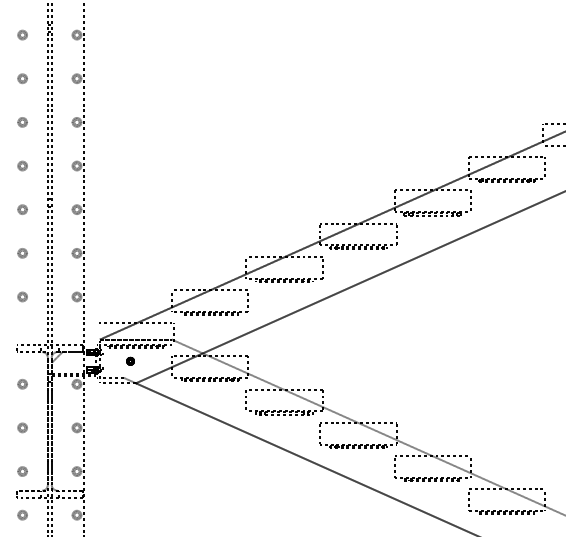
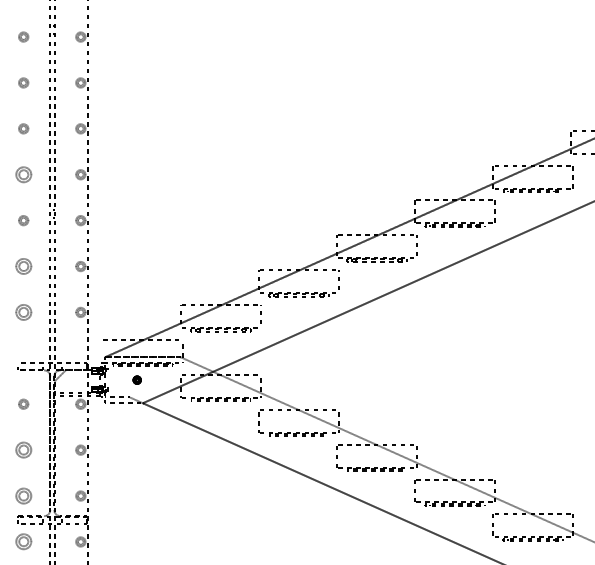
part: (22, 165) -> (23, 174), size x1.6
part: (22, 253) -> (23, 266), size x1.6
part: (22, 296) -> (23, 311), size x1.6
part: (22, 427) -> (23, 449), size x1.6
part: (22, 471) -> (23, 495), size x1.6
part: (22, 515) -> (23, 542), size x1.6

